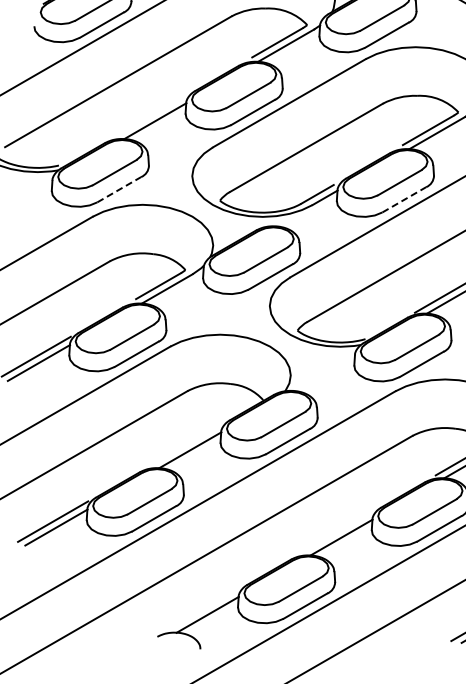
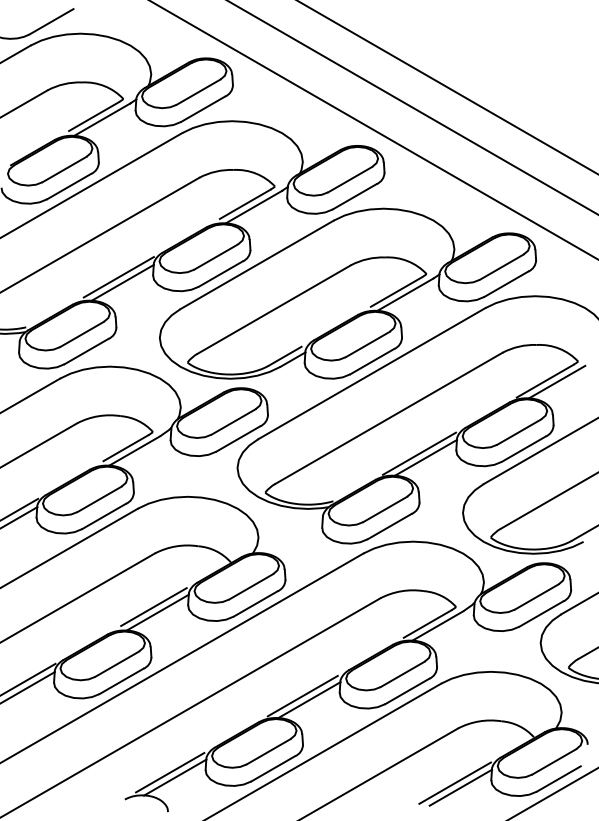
line: (151, 115) -> (118, 277), added
line: (120, 189) -> (87, 351), dashed -> solid
line: (404, 199) -> (372, 361), dashed -> solid
line: (185, 444) -> (153, 606), added
line: (334, 532) -> (302, 695), added
line: (202, 609) -> (170, 772), added

